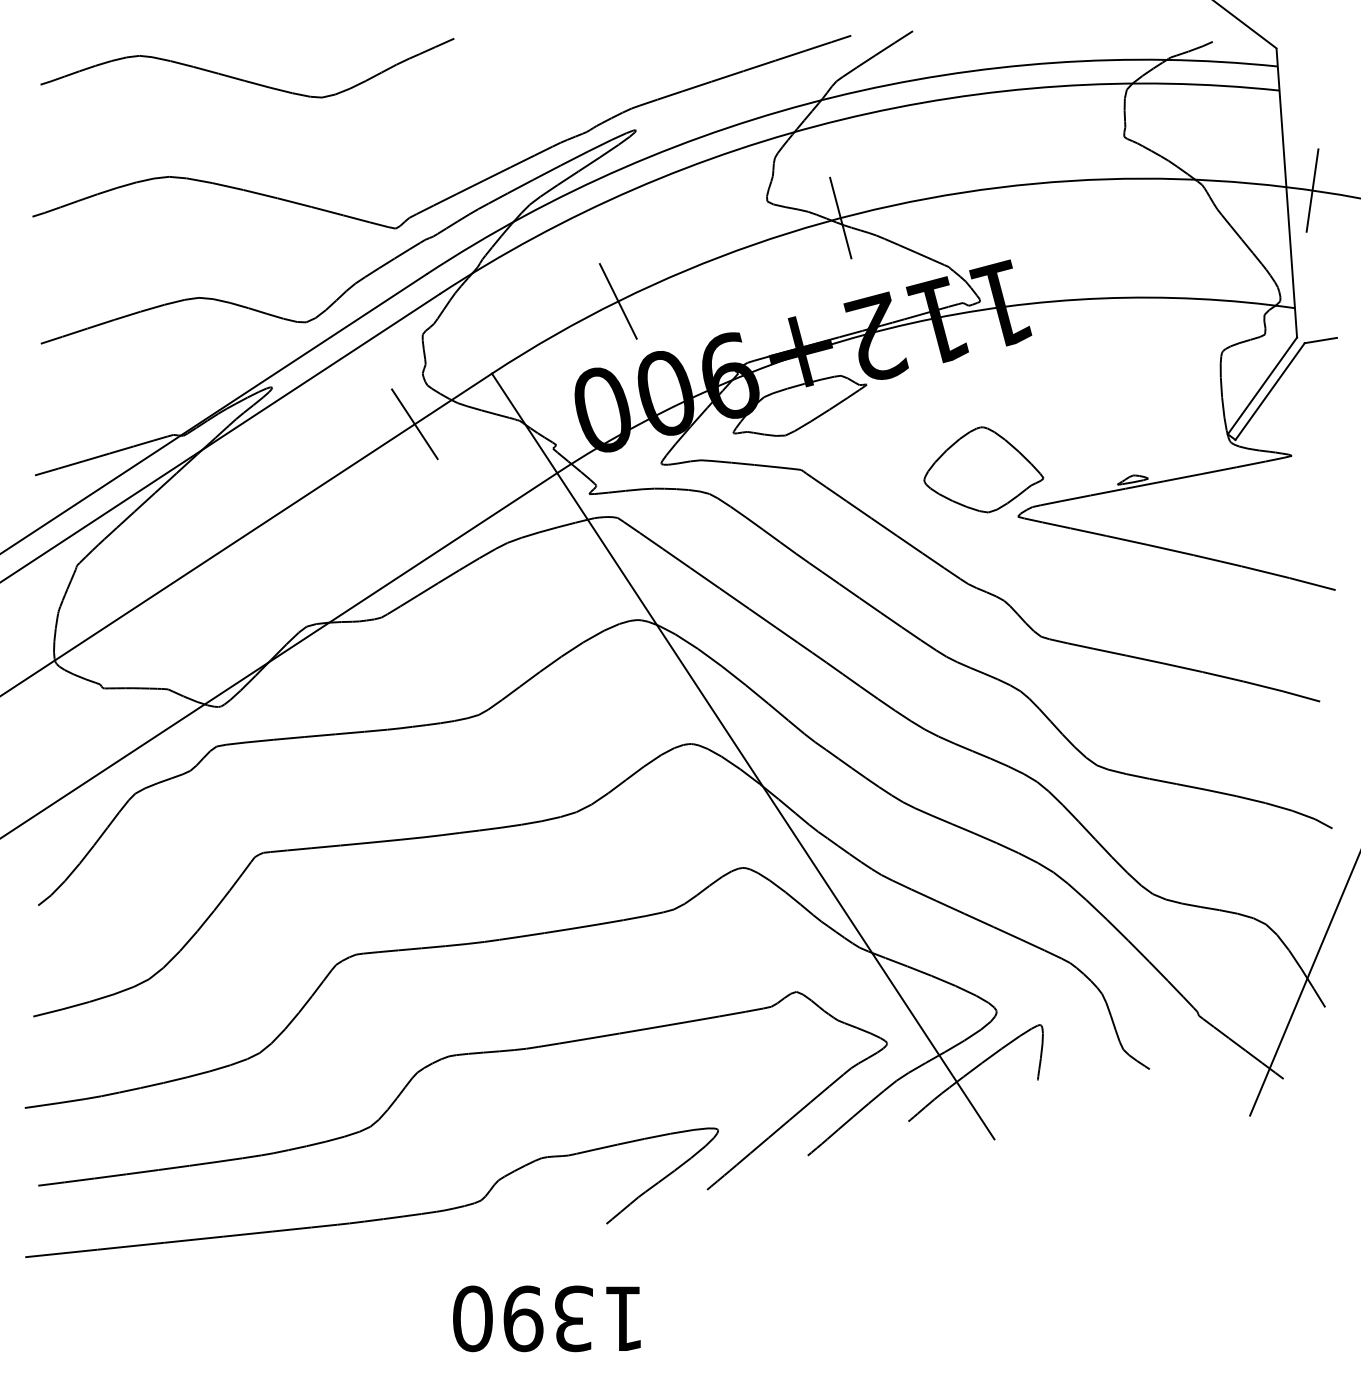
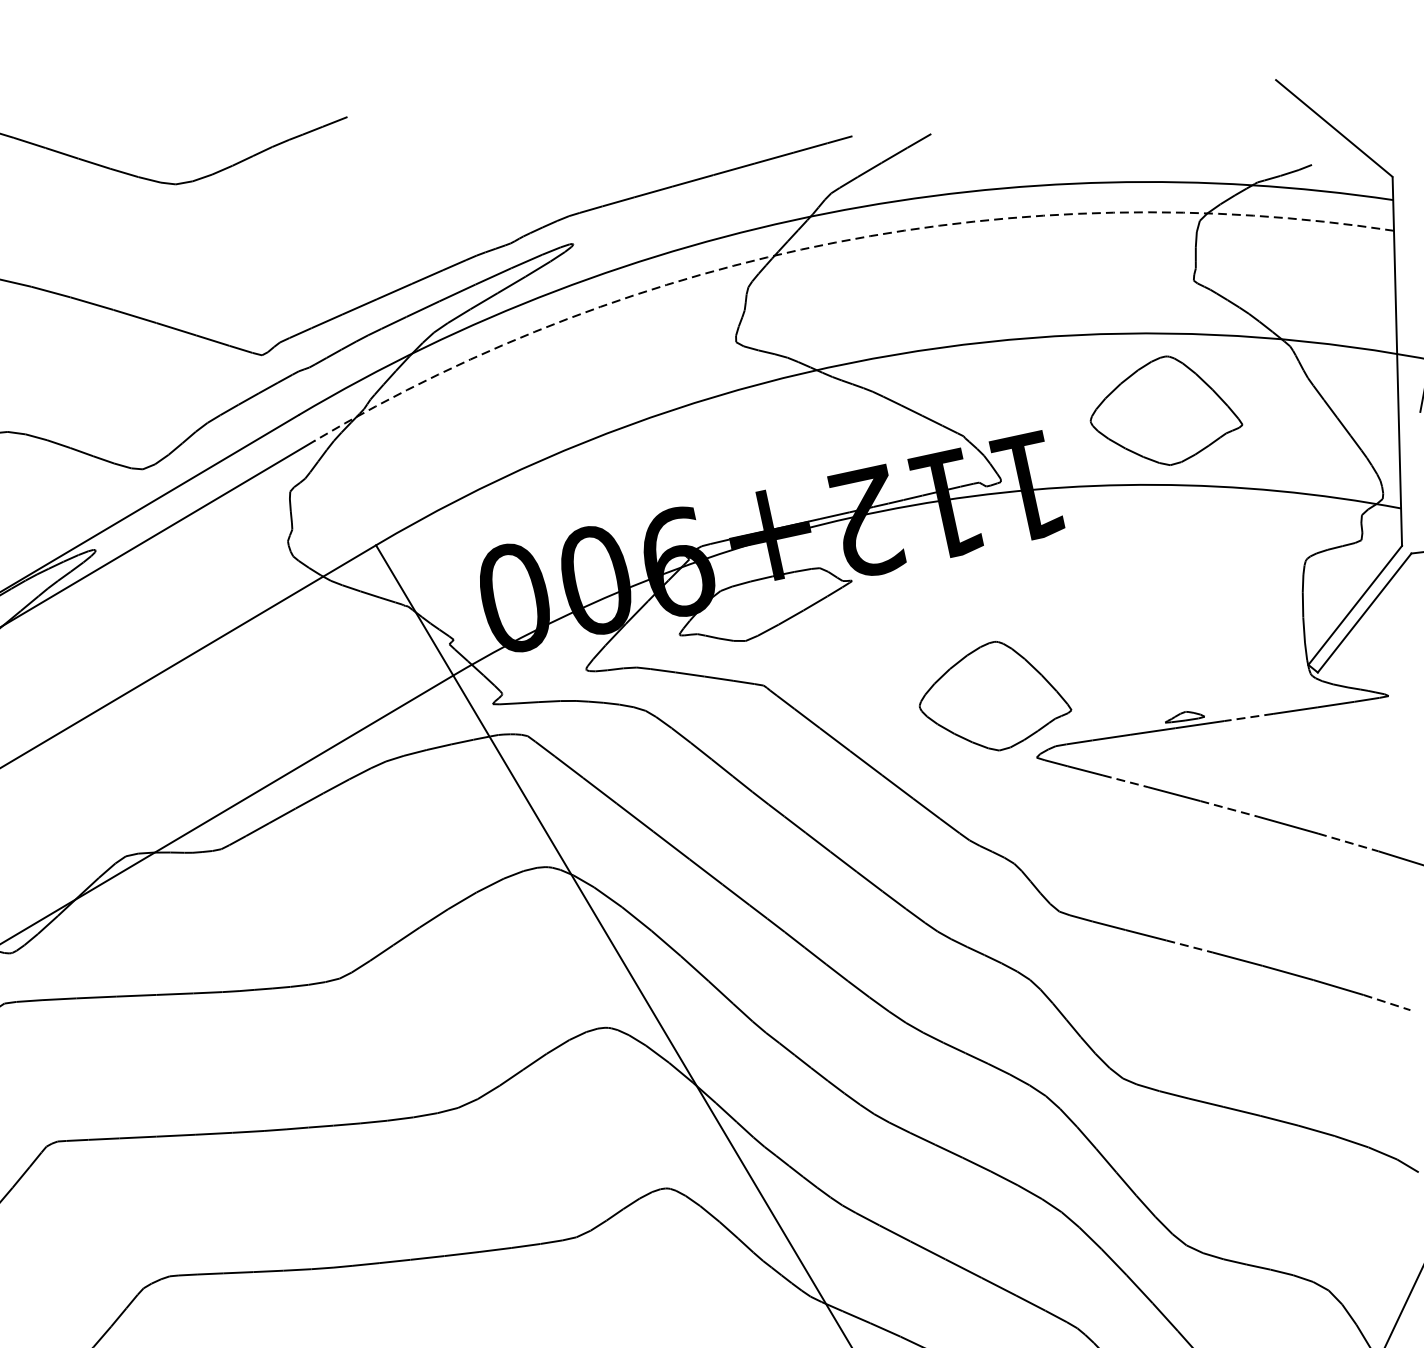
arc: (842, 119) -> (836, 242), solid -> dashed
line: (840, 217) -> (828, 366), removed
part: (1107, 239) -> (1166, 410), added
line: (617, 301) -> (539, 460), removed
line: (414, 424) -> (274, 605), removed
line: (1182, 477) -> (1248, 717), solid -> dashed
line: (1088, 532) -> (1125, 781), solid -> dashed
line: (1171, 550) -> (1230, 809), solid -> dashed
line: (1265, 572) -> (1348, 842), solid -> dashed
line: (1144, 659) -> (1189, 946), solid -> dashed
line: (1302, 696) -> (1388, 1002), solid -> dashed

